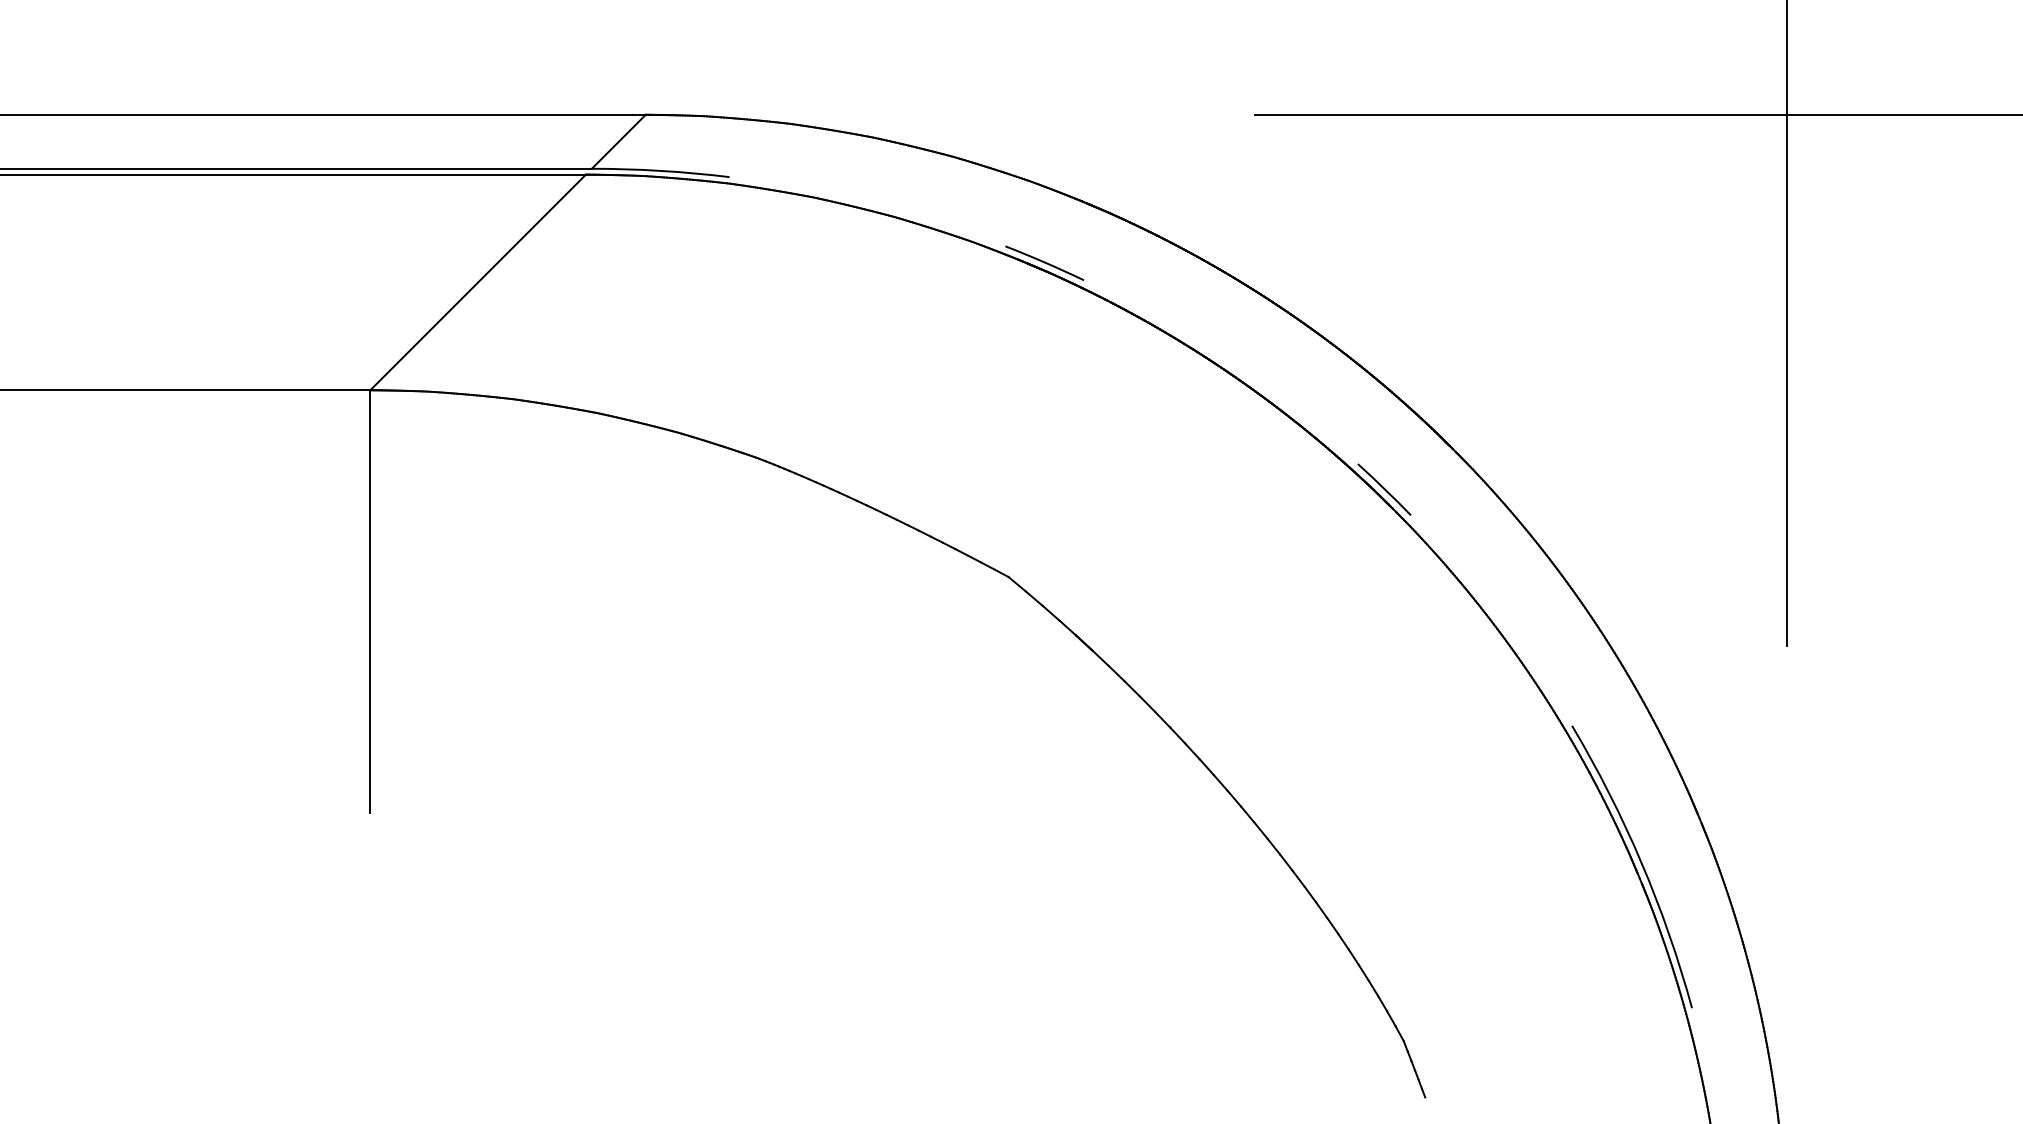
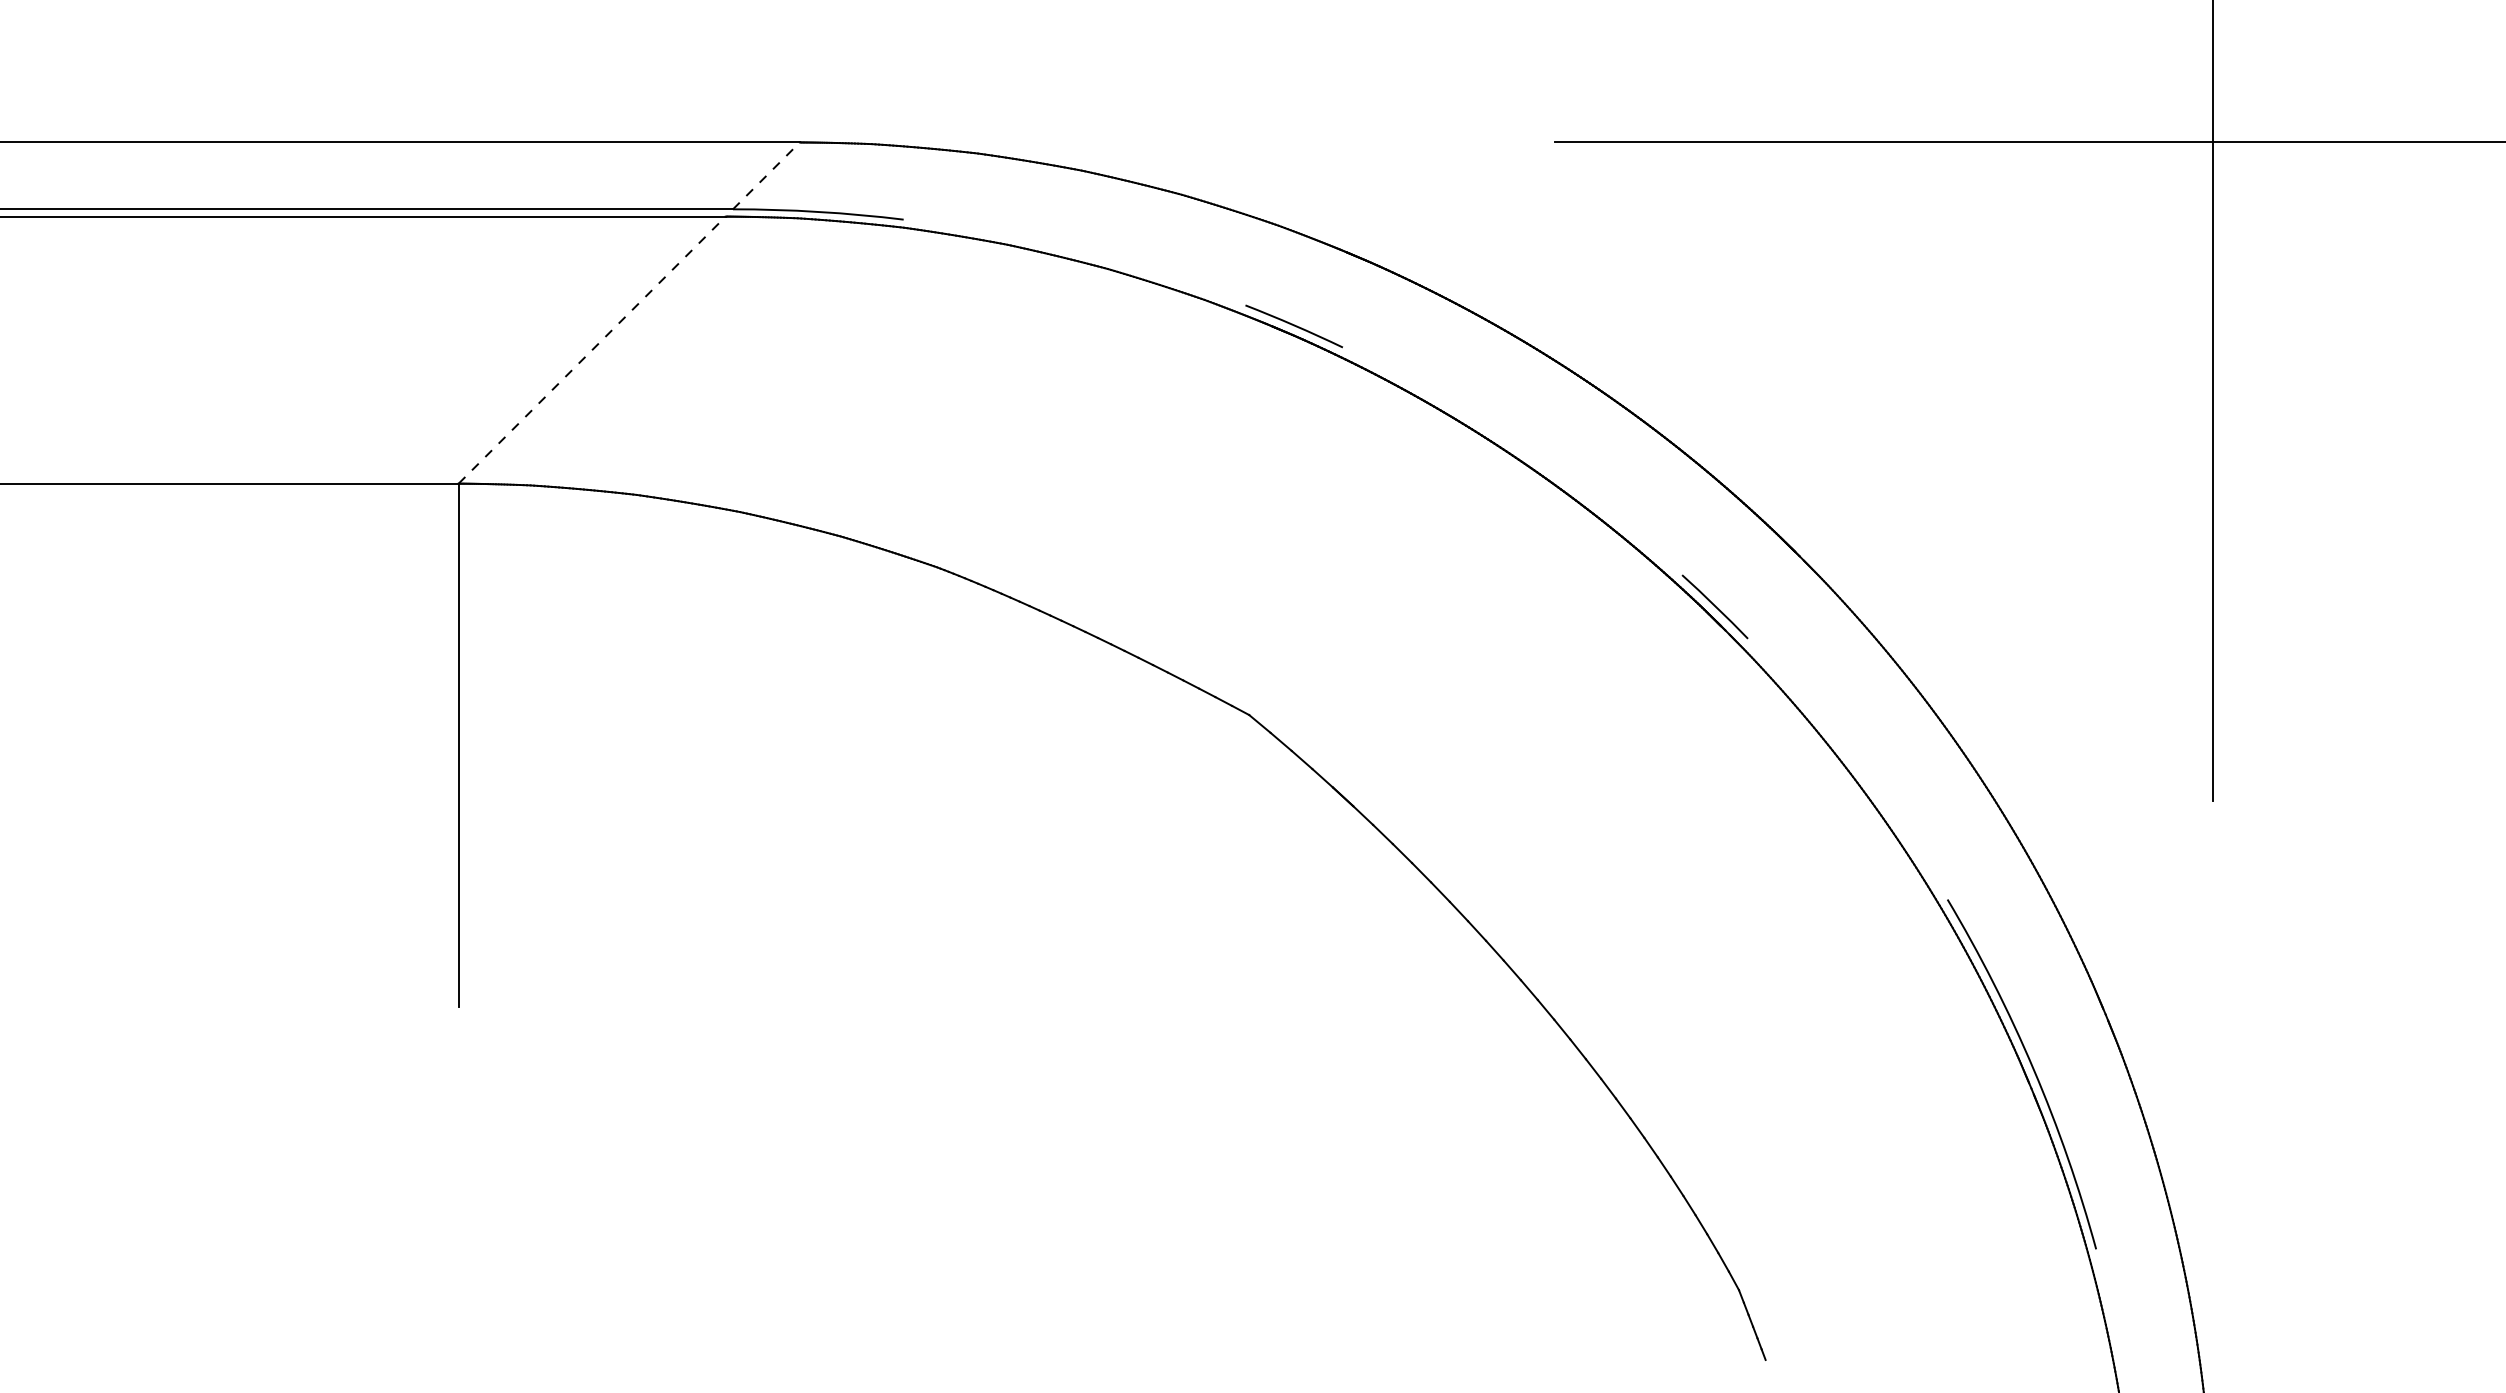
line: (618, 141) -> (766, 175), solid -> dashed
line: (478, 282) -> (592, 350), solid -> dashed

